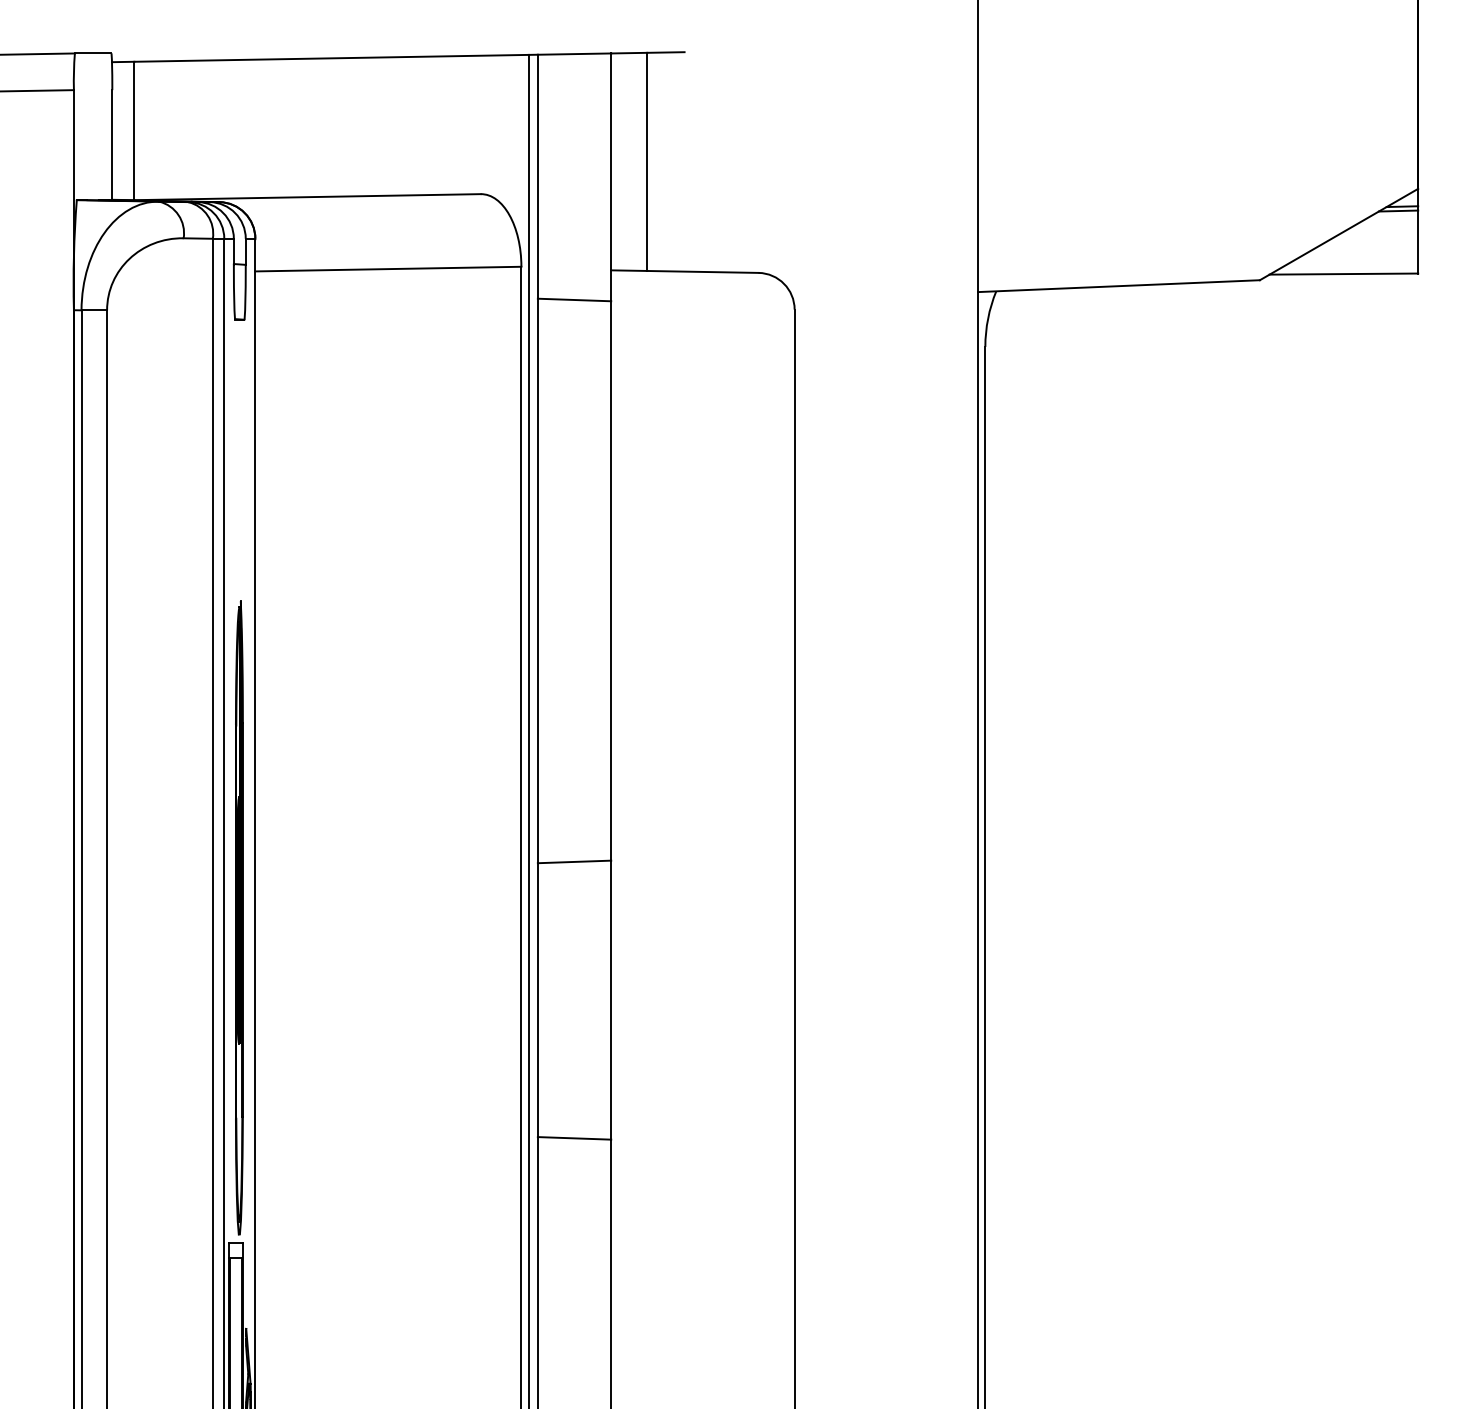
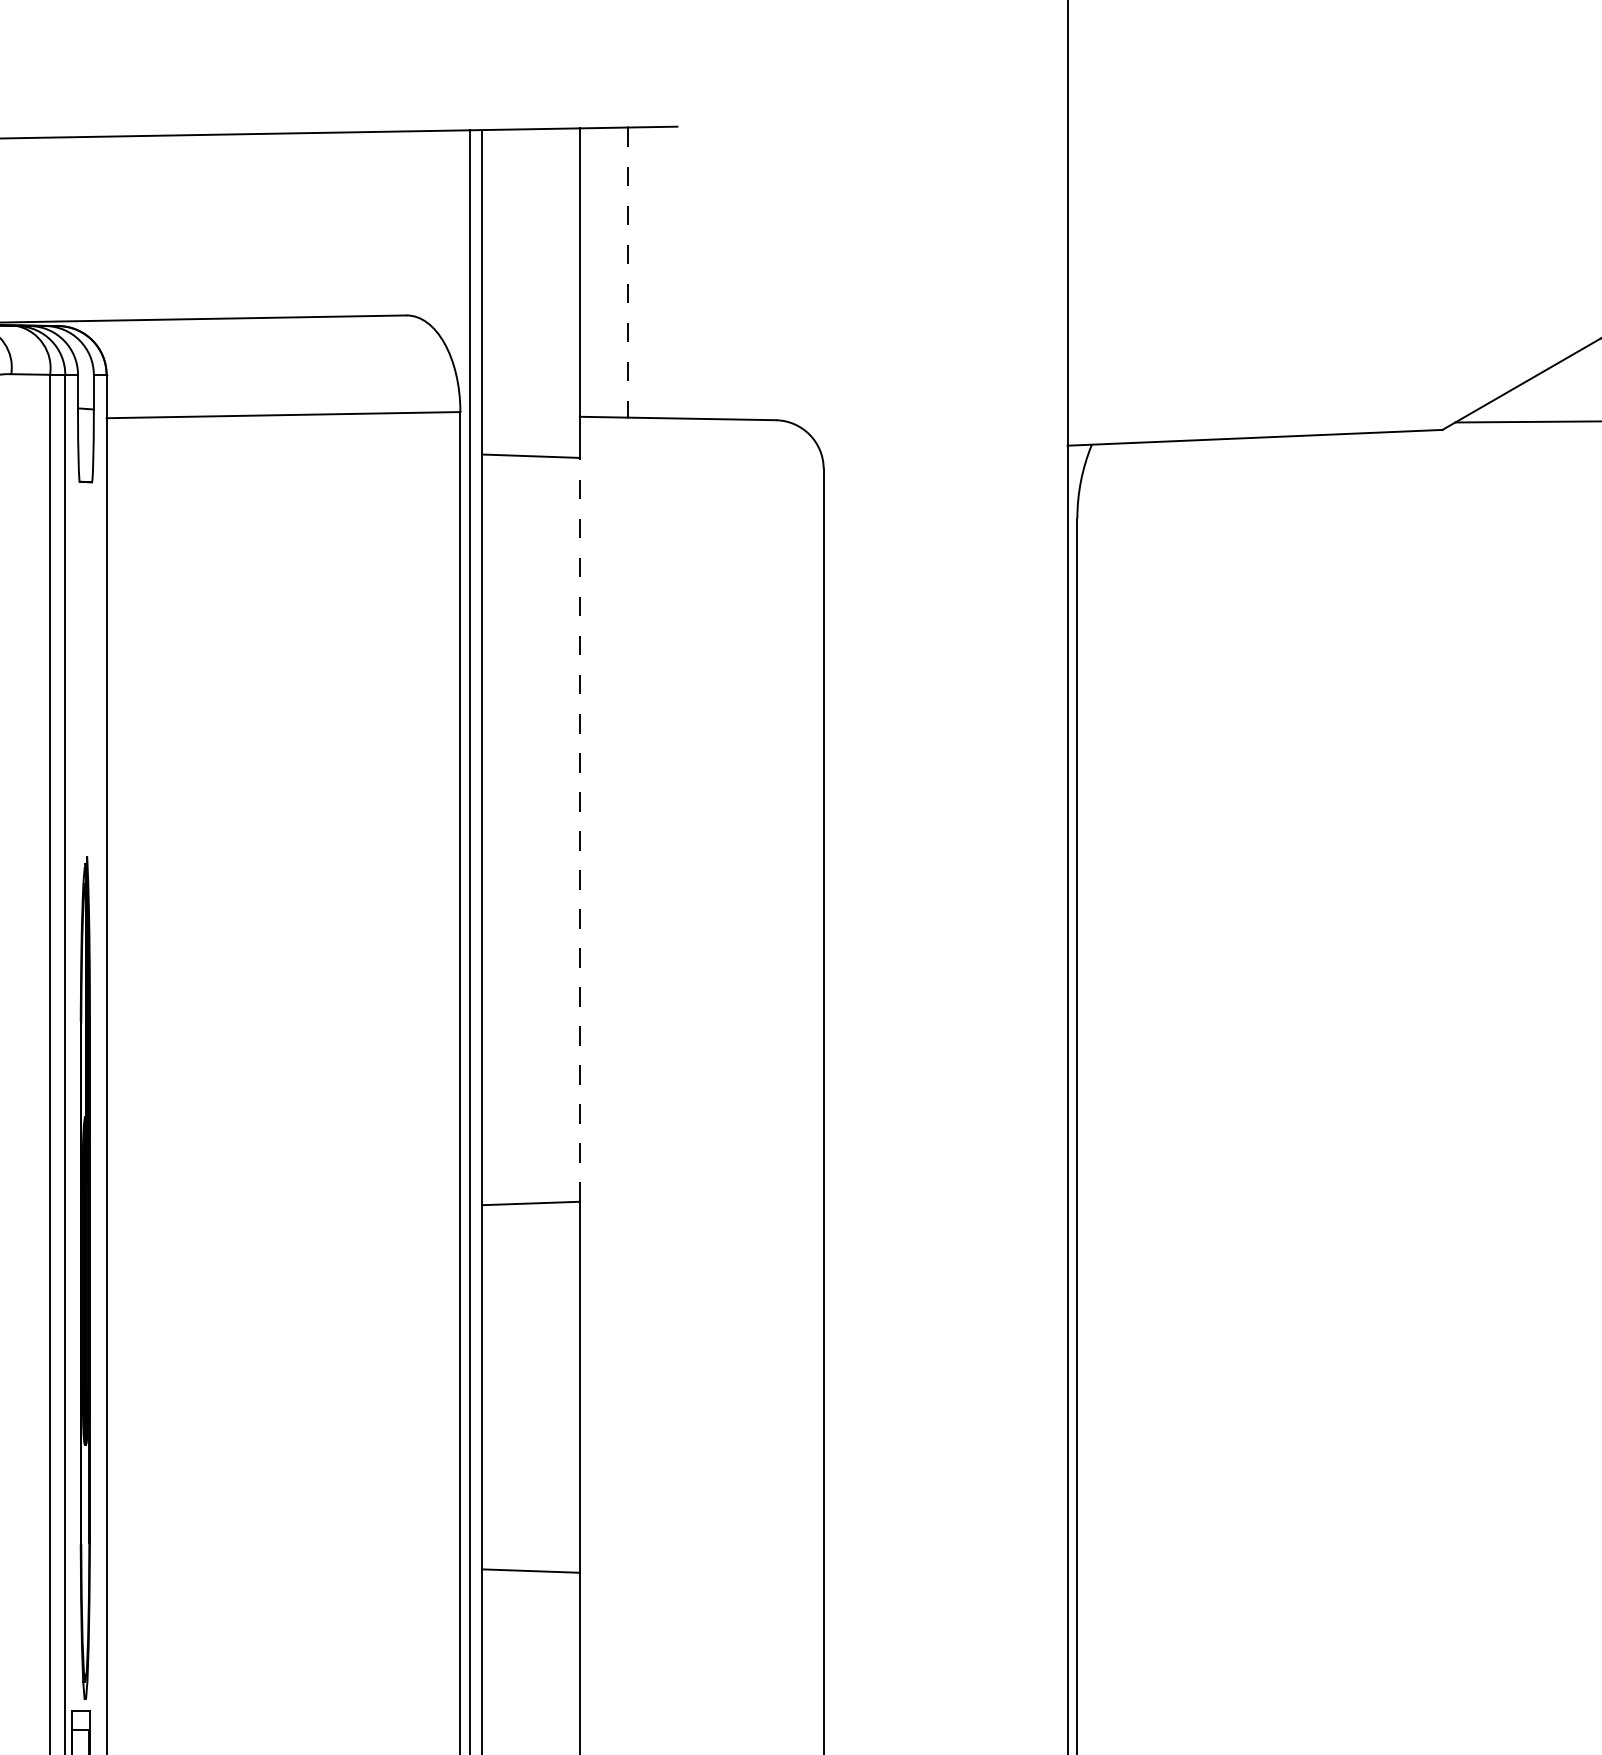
line: (647, 162) -> (628, 273), solid -> dashed
line: (611, 580) -> (580, 829), solid -> dashed

